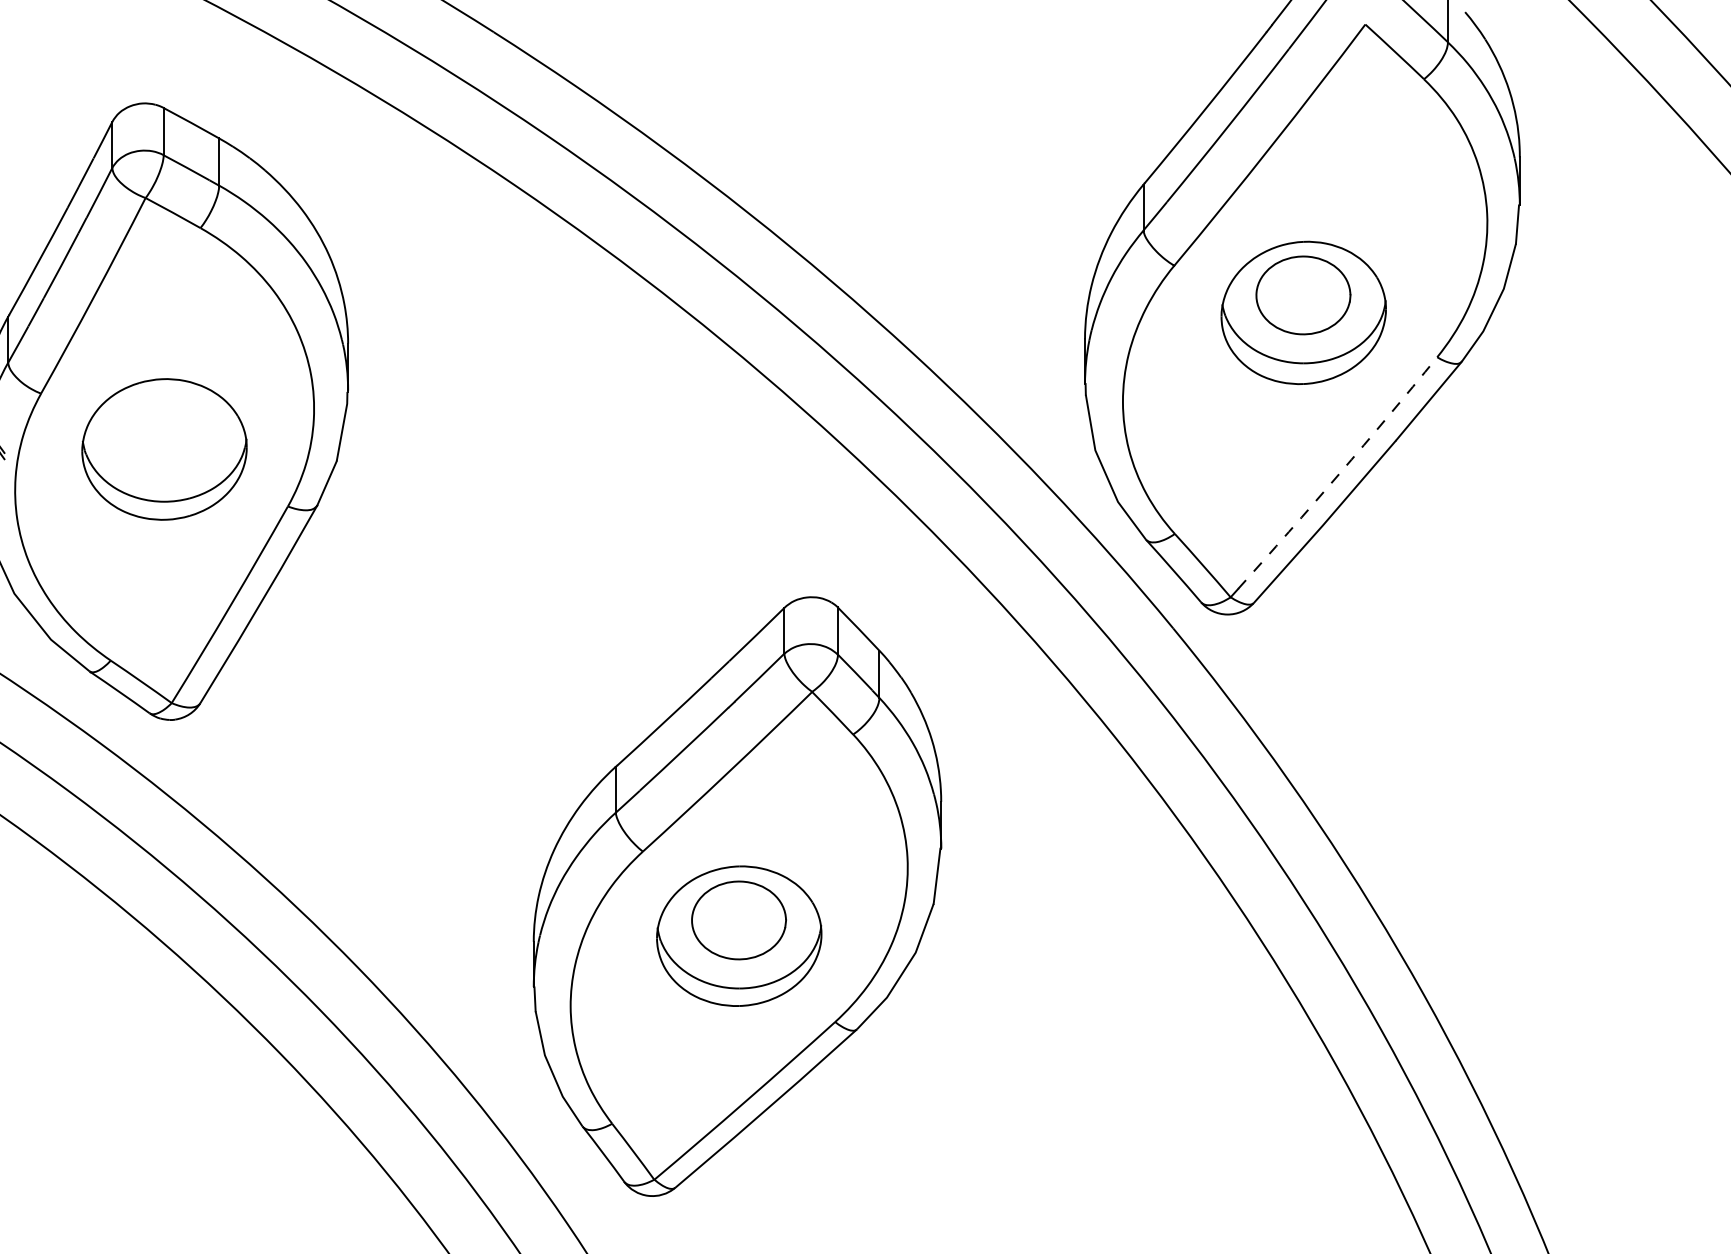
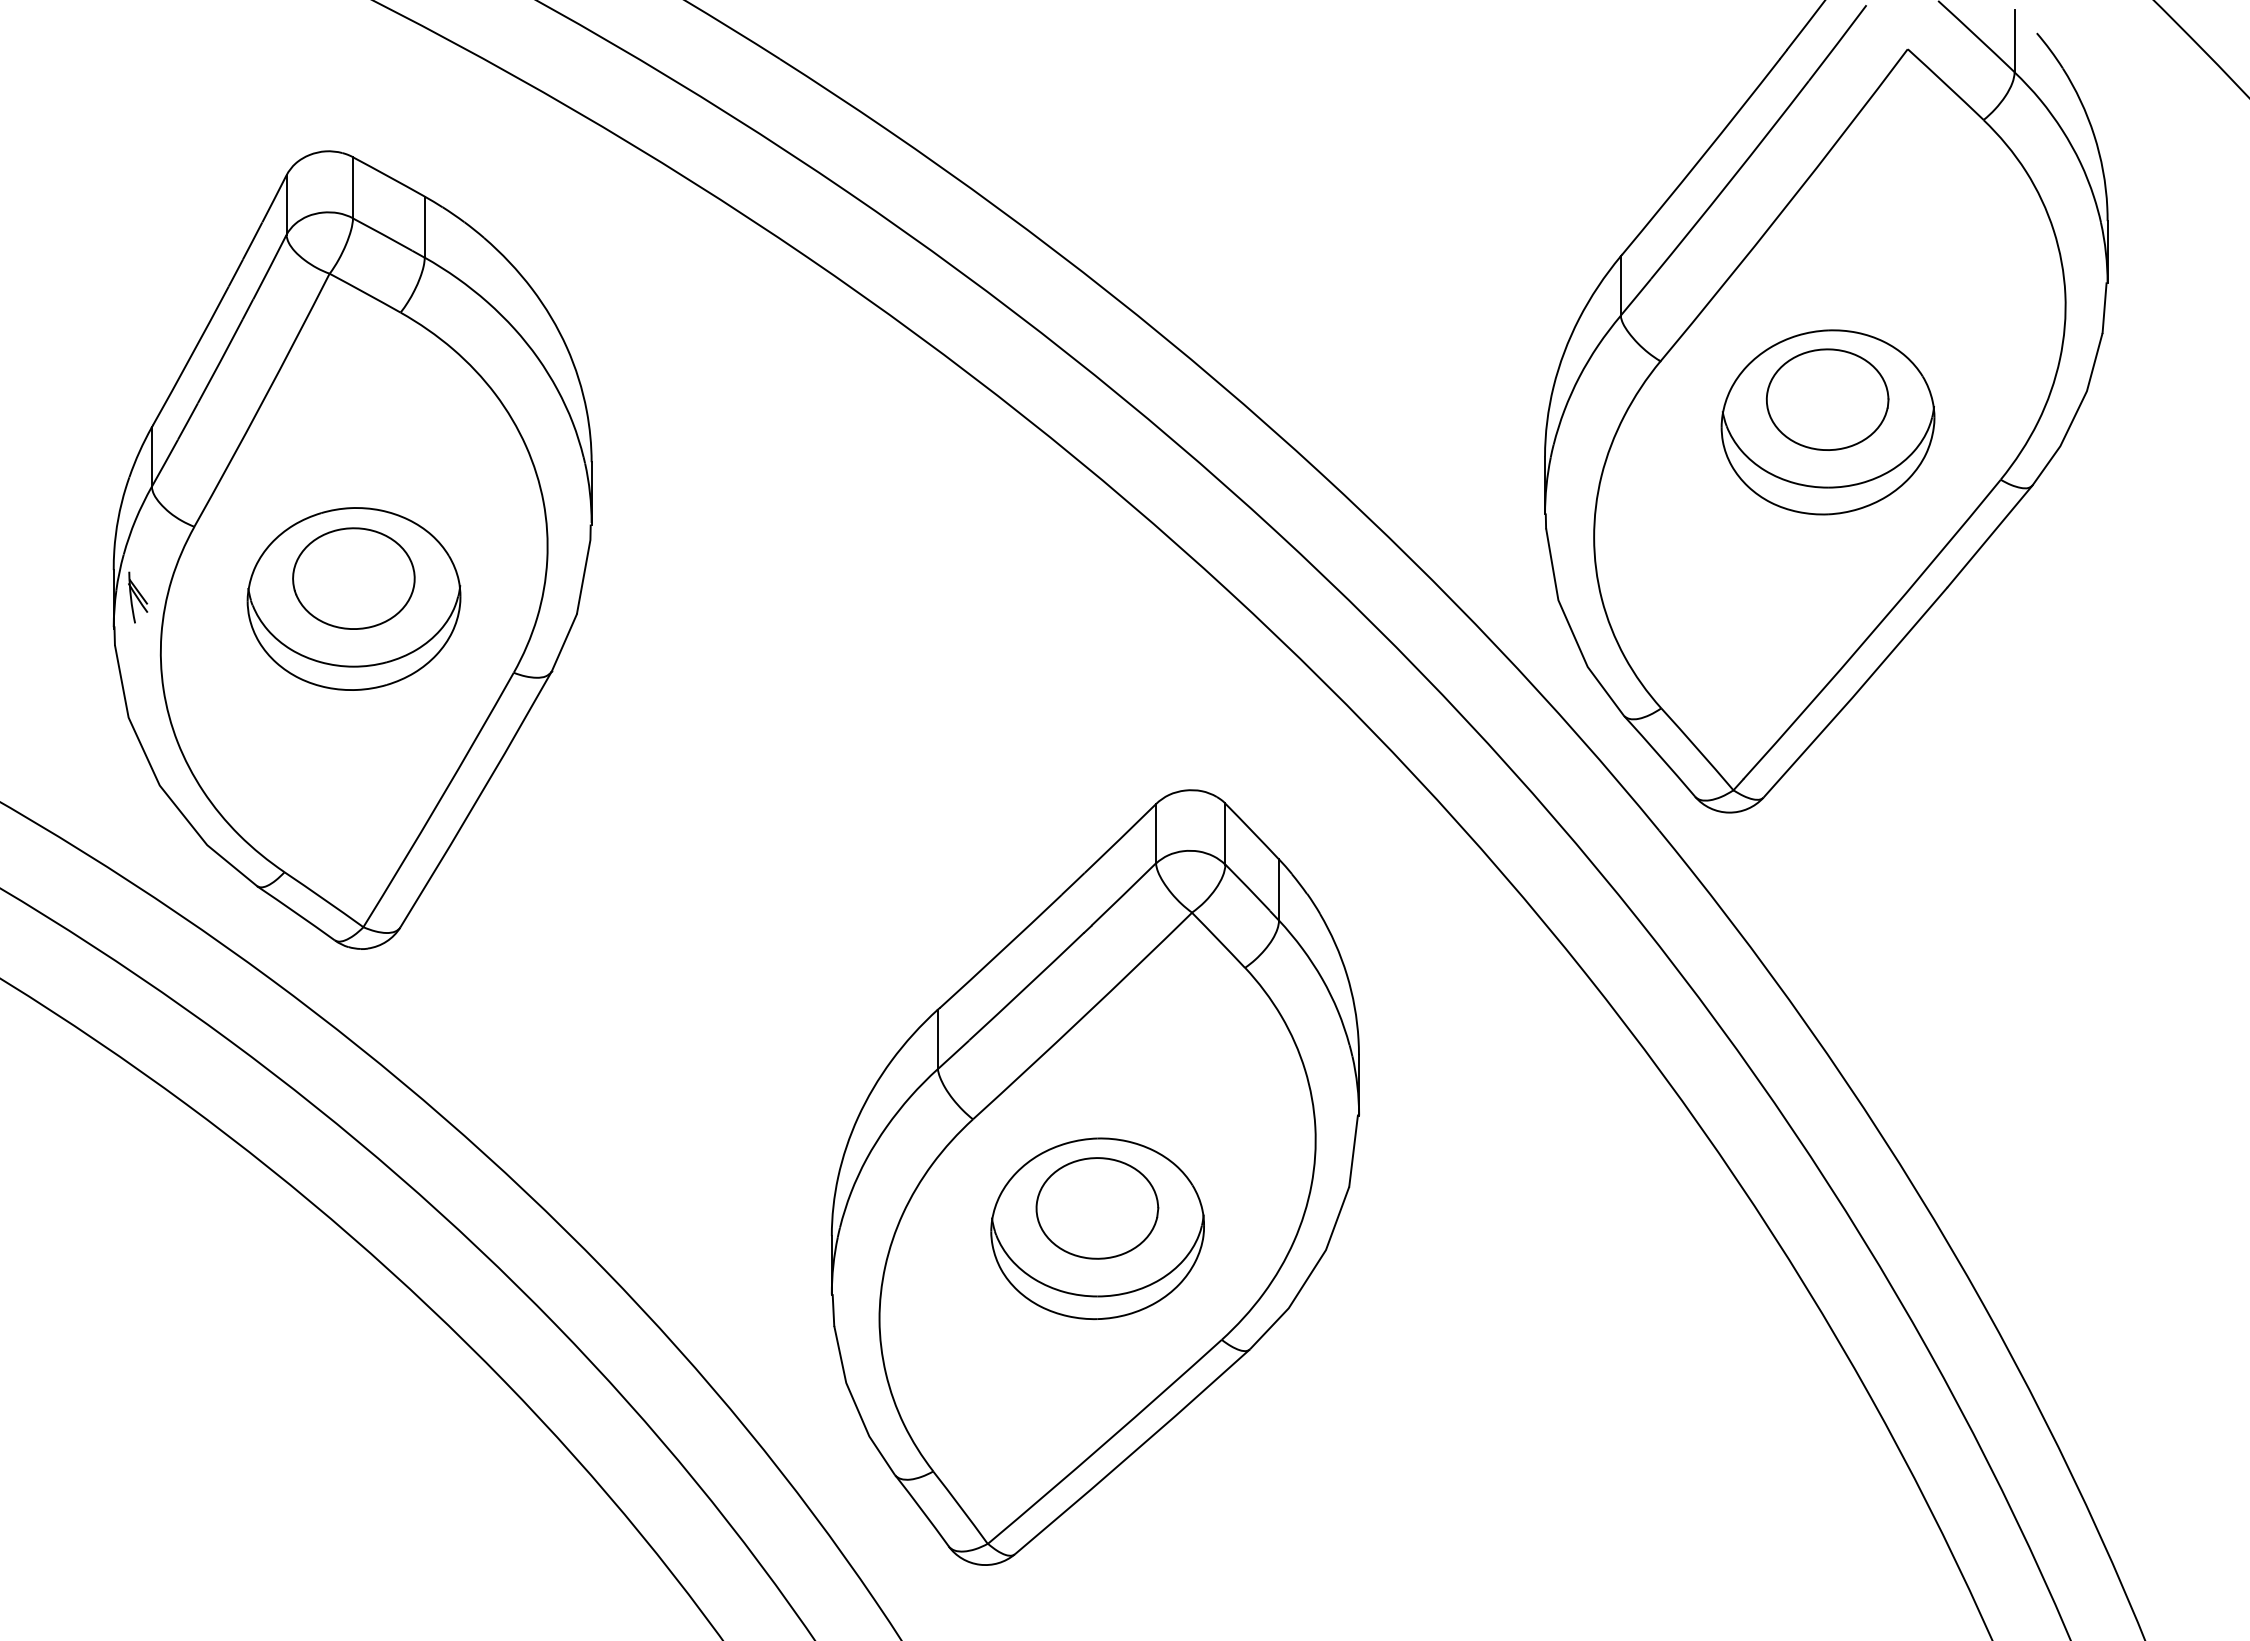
part: (164, 433) -> (353, 578), added
arc: (1338, 474) -> (1873, 631), dashed -> solid

